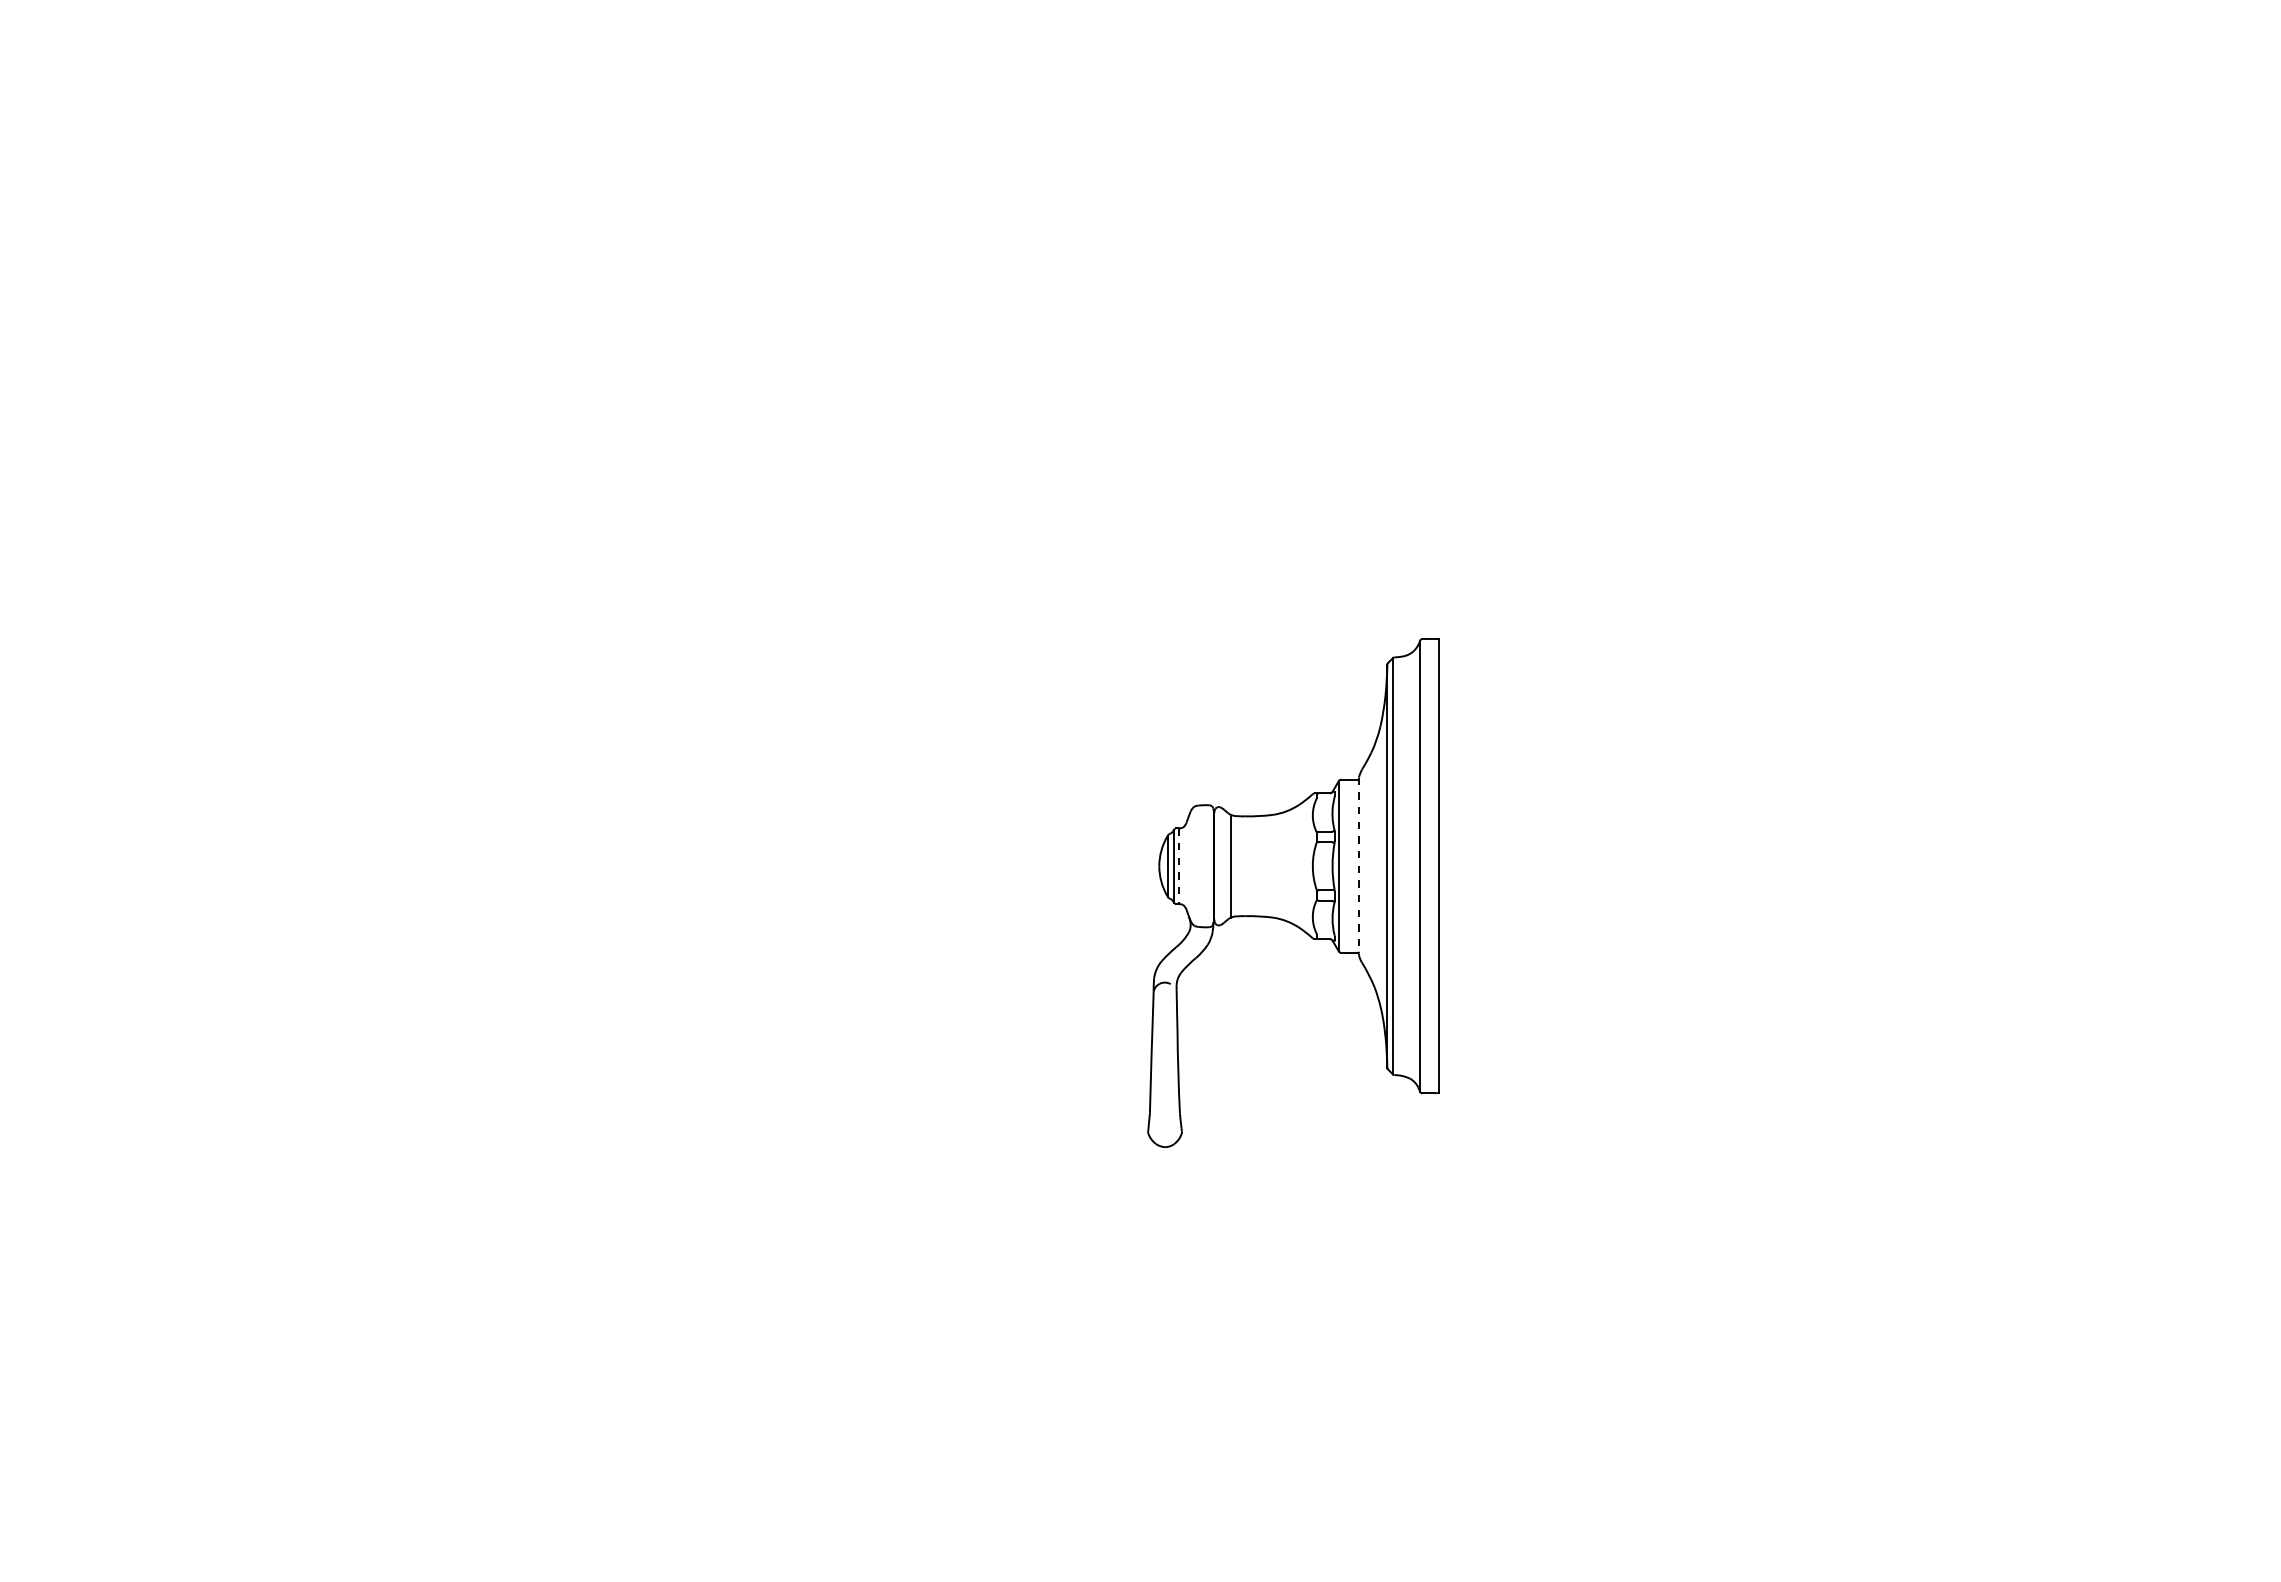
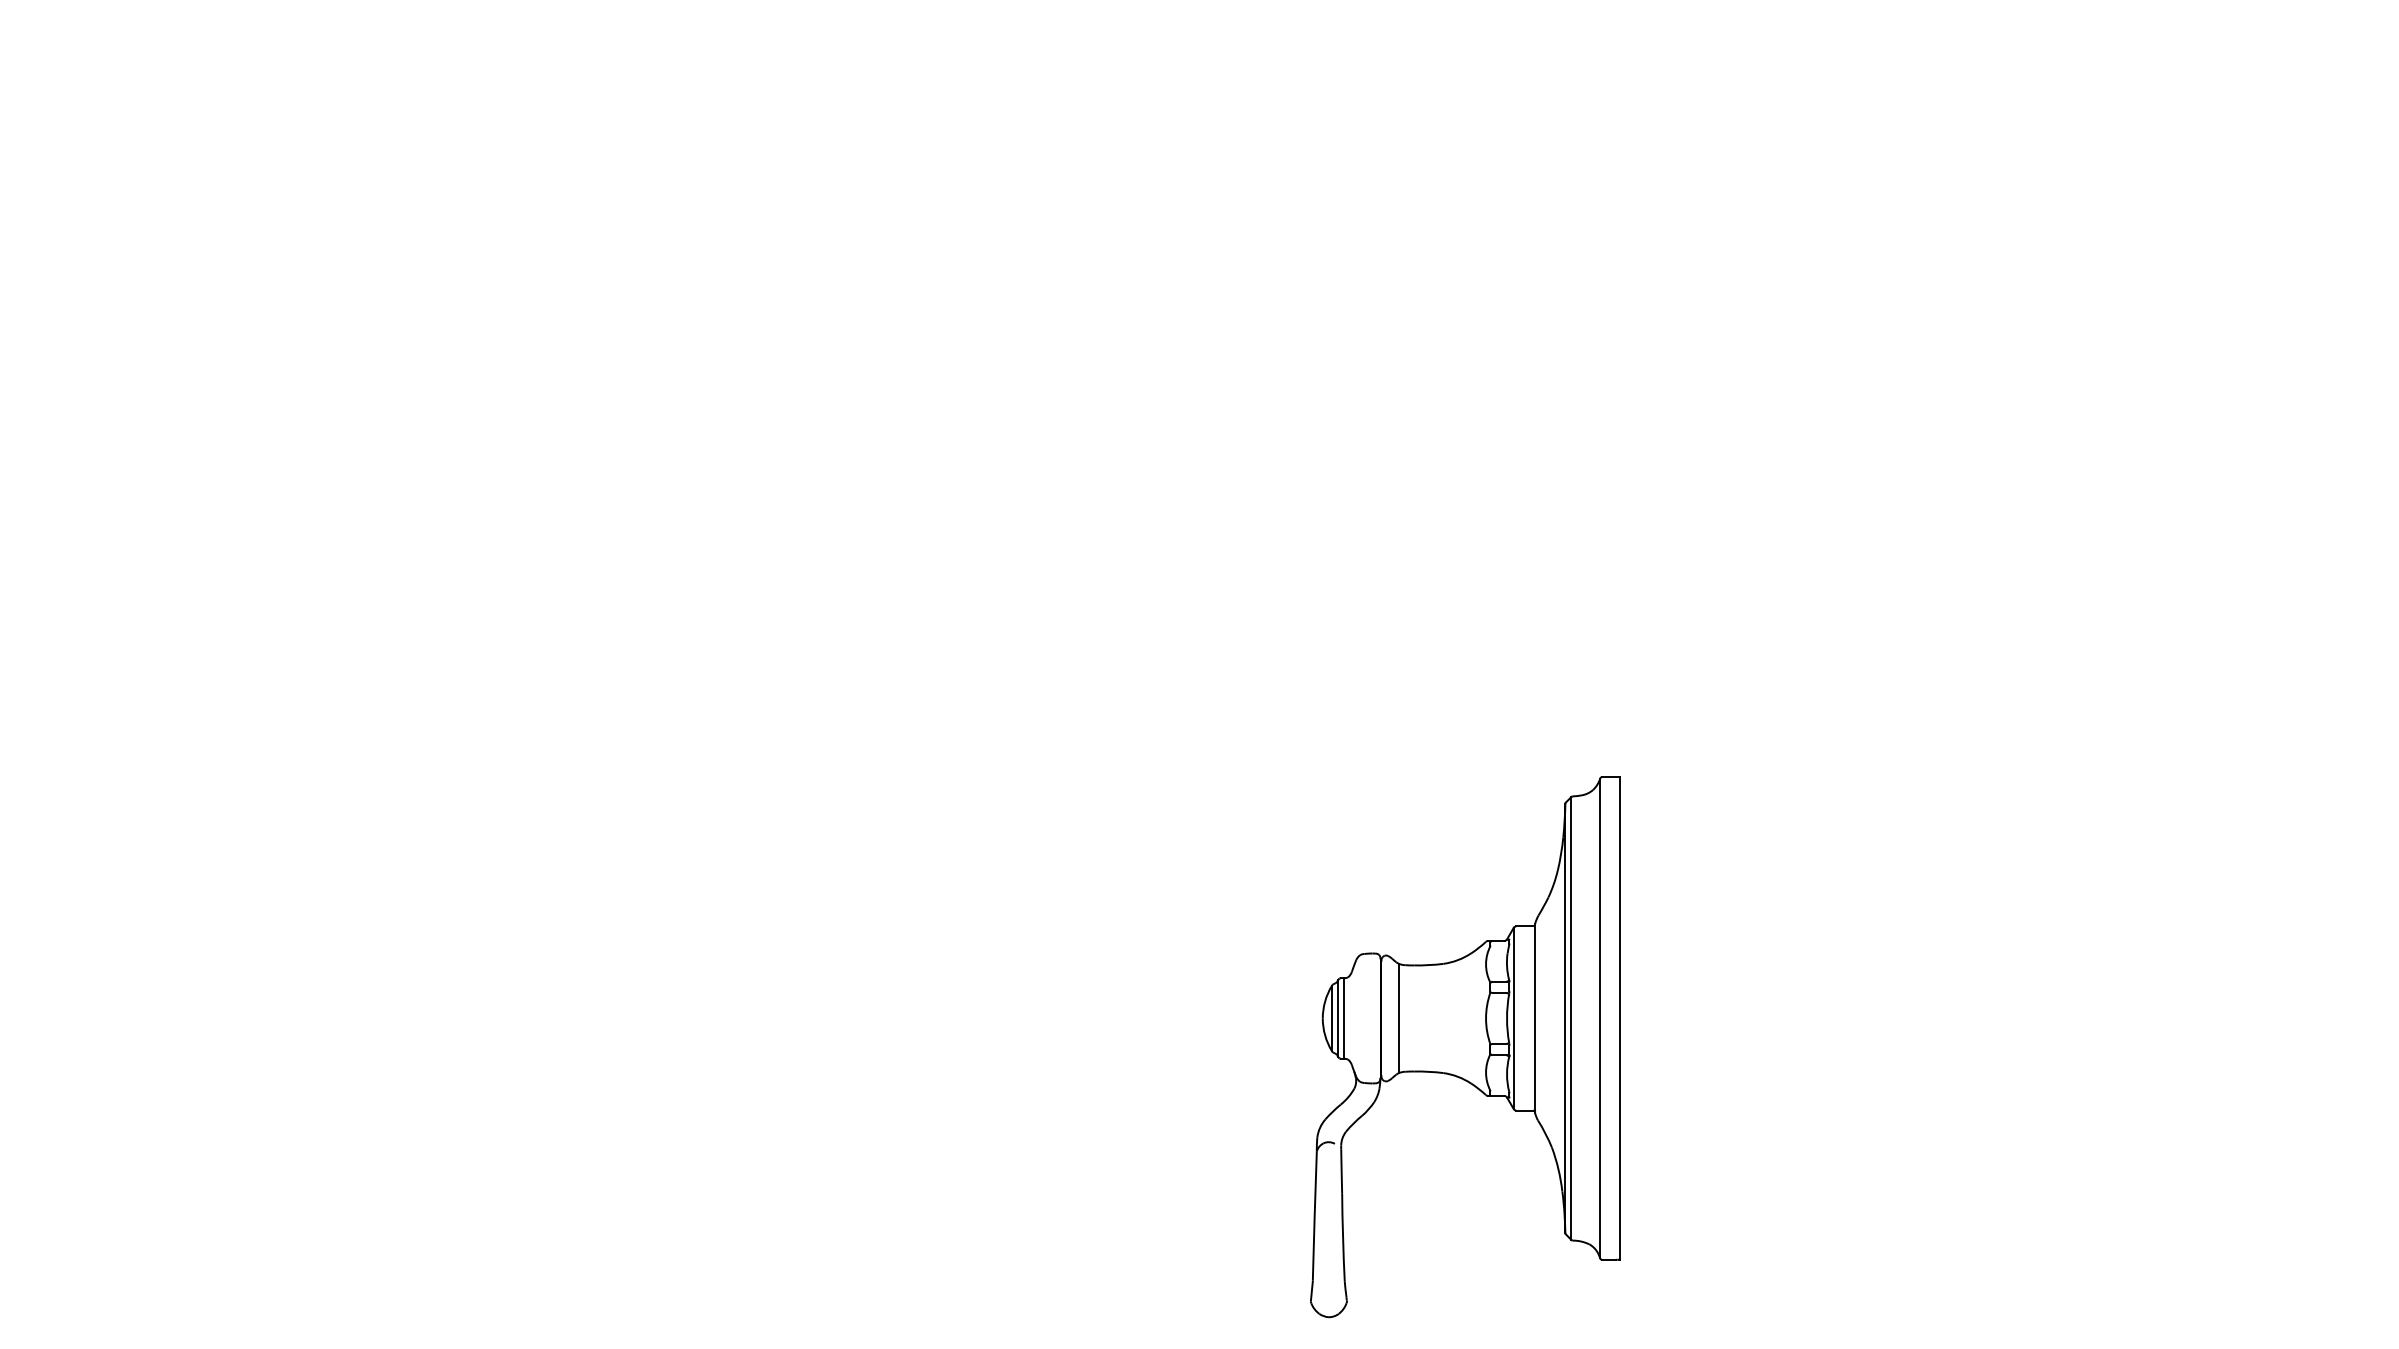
line: (1178, 866) -> (1343, 1018), dashed -> solid
line: (1358, 866) -> (1534, 1018), dashed -> solid

